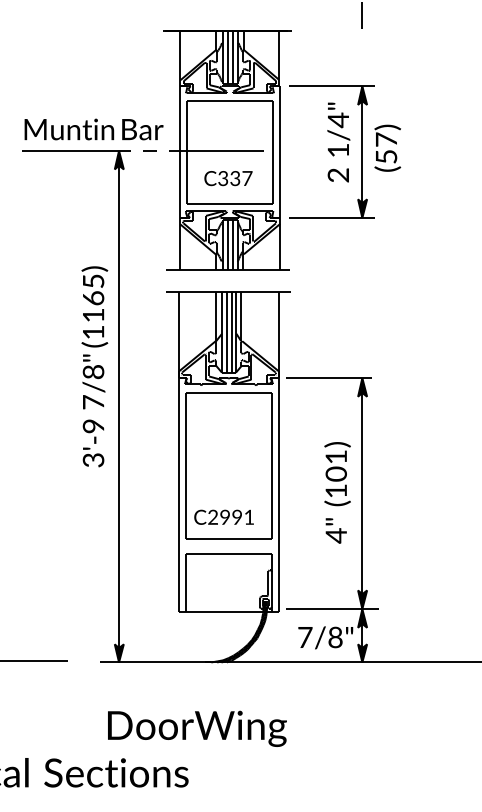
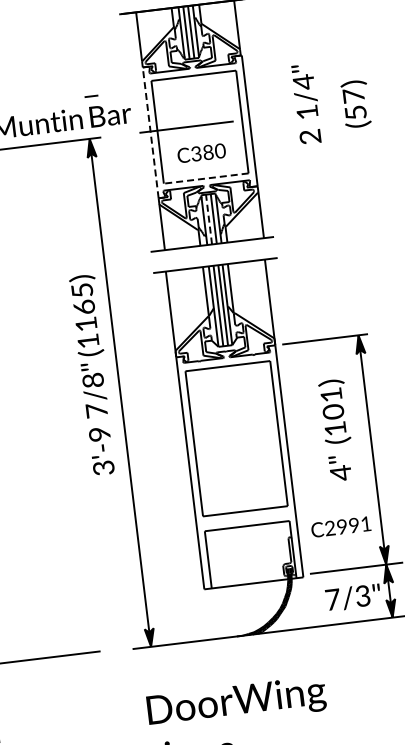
line: (149, 150) -> (90, 96), moved
part: (361, 151) -> (330, 110), removed
line: (180, 152) -> (150, 133), solid -> dashed
text: (241, 178) -> (214, 151), C337 -> C380
line: (230, 204) -> (206, 178), solid -> dashed
line: (227, 244) -> (208, 218), solid -> dashed
text: (94, 366) -> (93, 374), moved
text: (337, 492) -> (336, 430), moved
text: (223, 516) -> (340, 526), moved
text: (335, 637) -> (362, 596), 7/8" -> 7/3"

